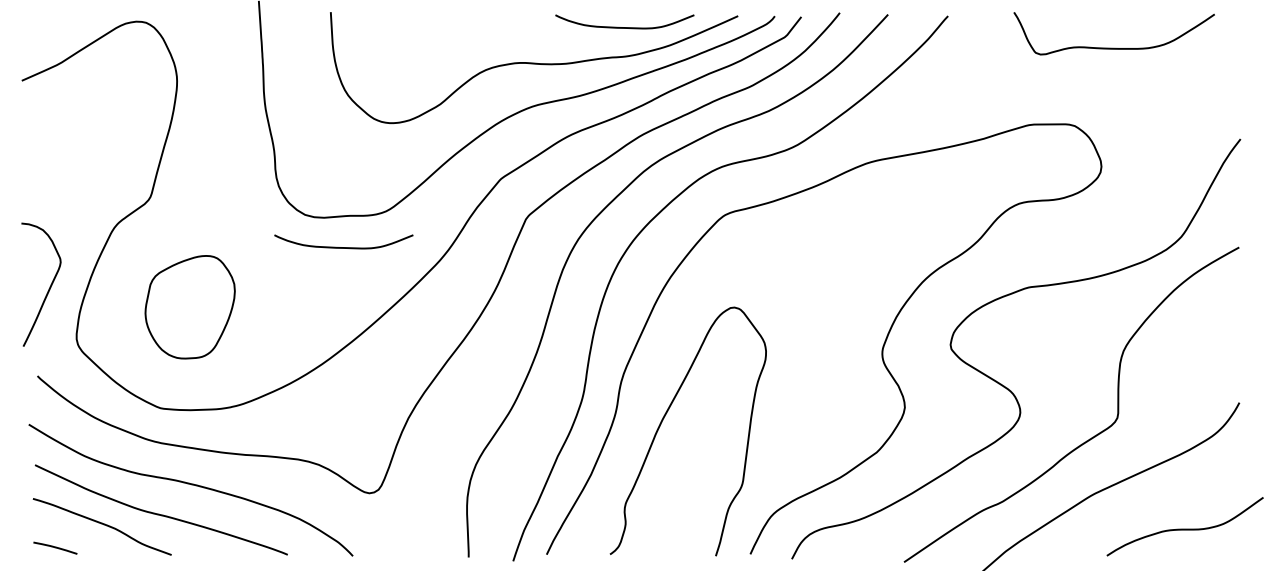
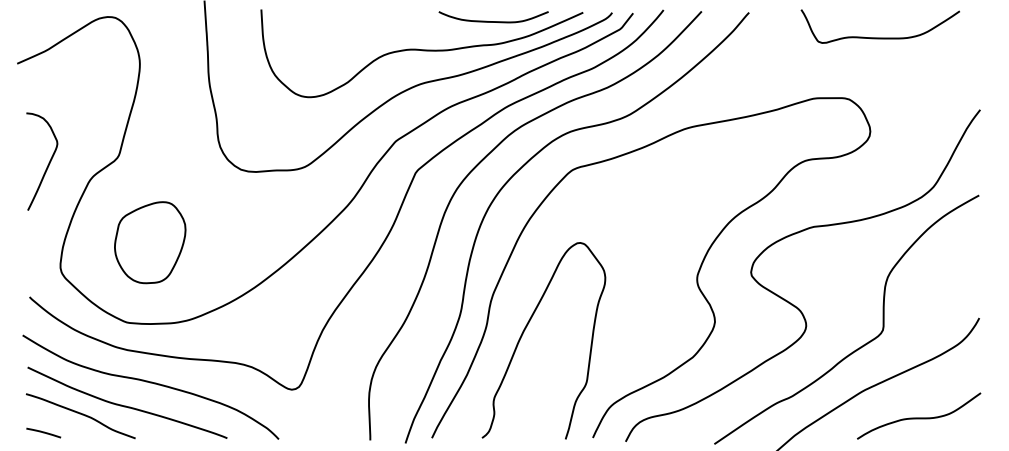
curve: (343, 247) -> (271, 195), removed
curve: (48, 288) -> (47, 164), moved
curve: (1184, 528) -> (918, 417), moved

